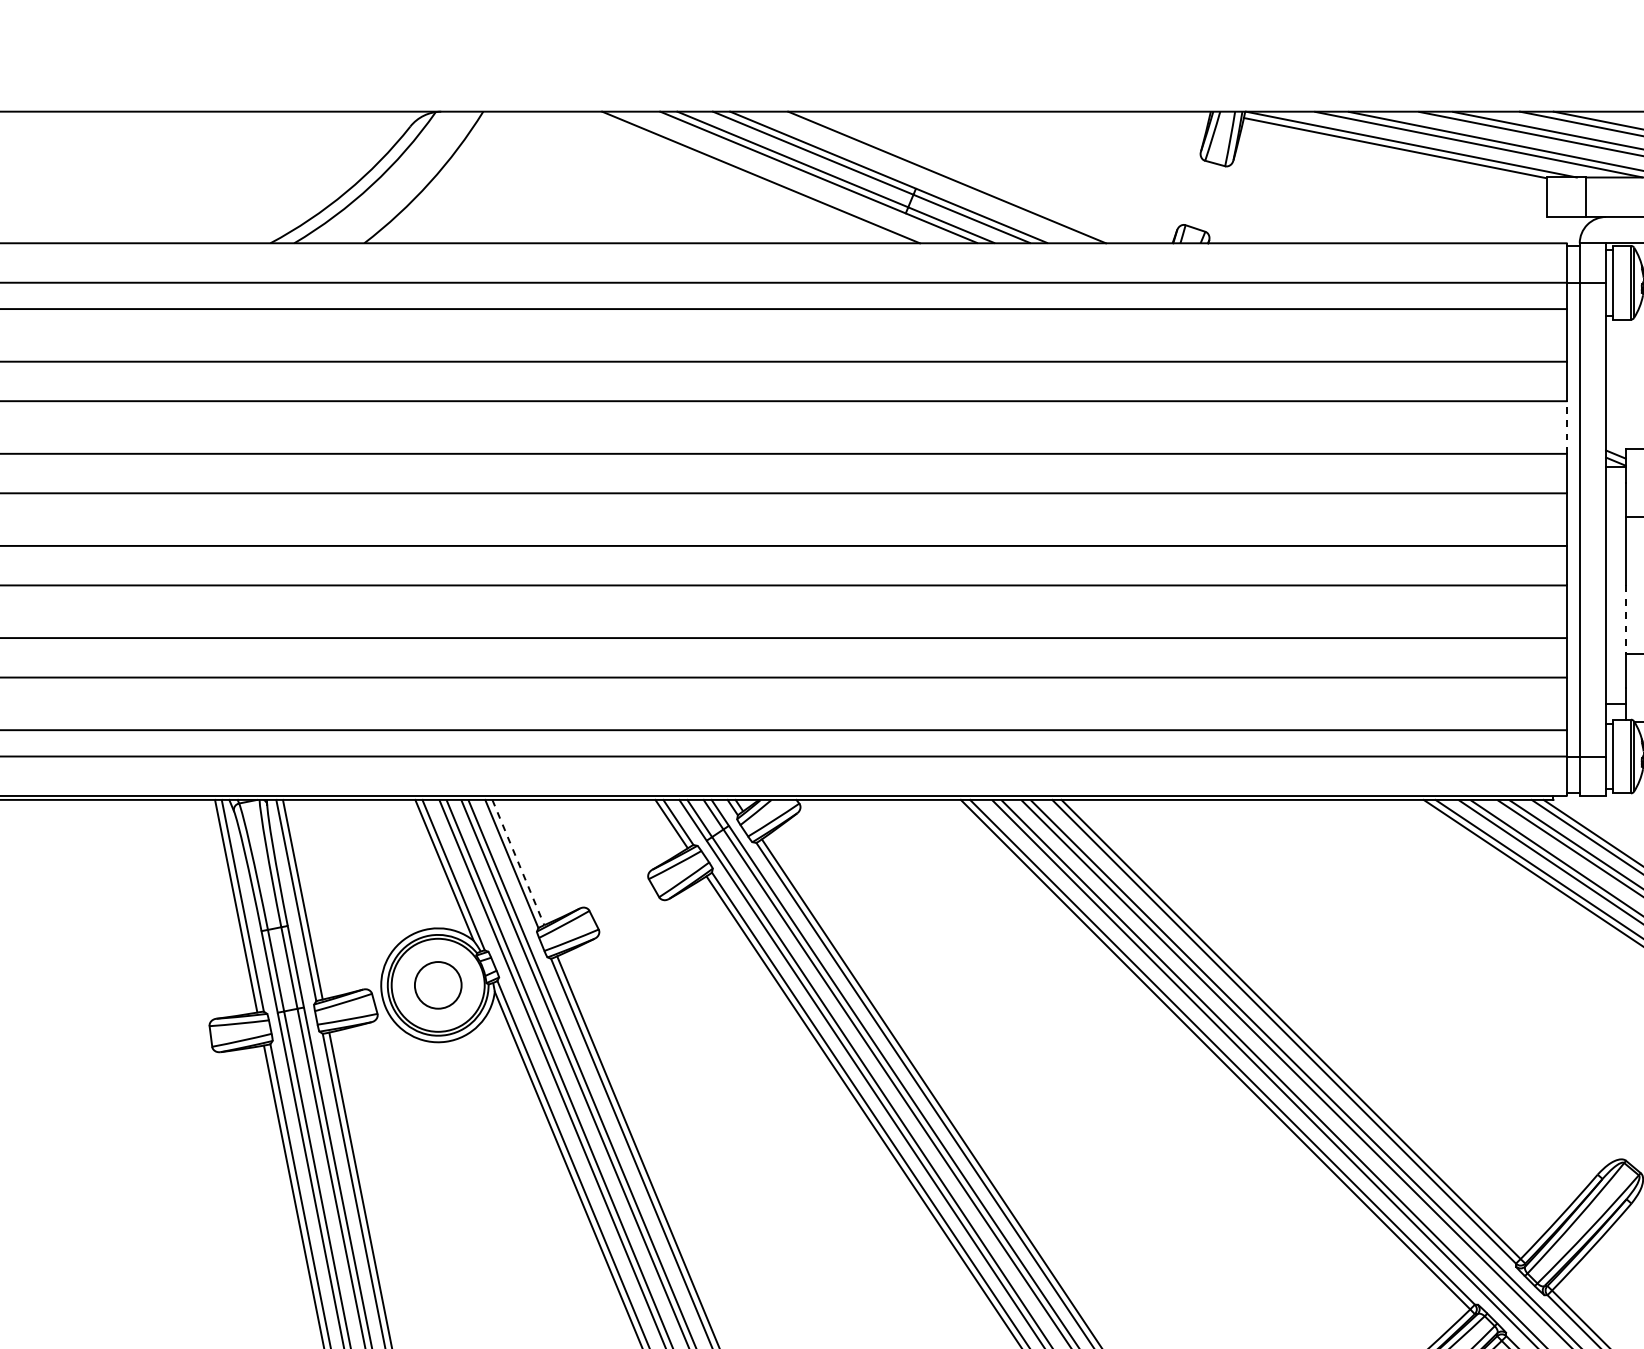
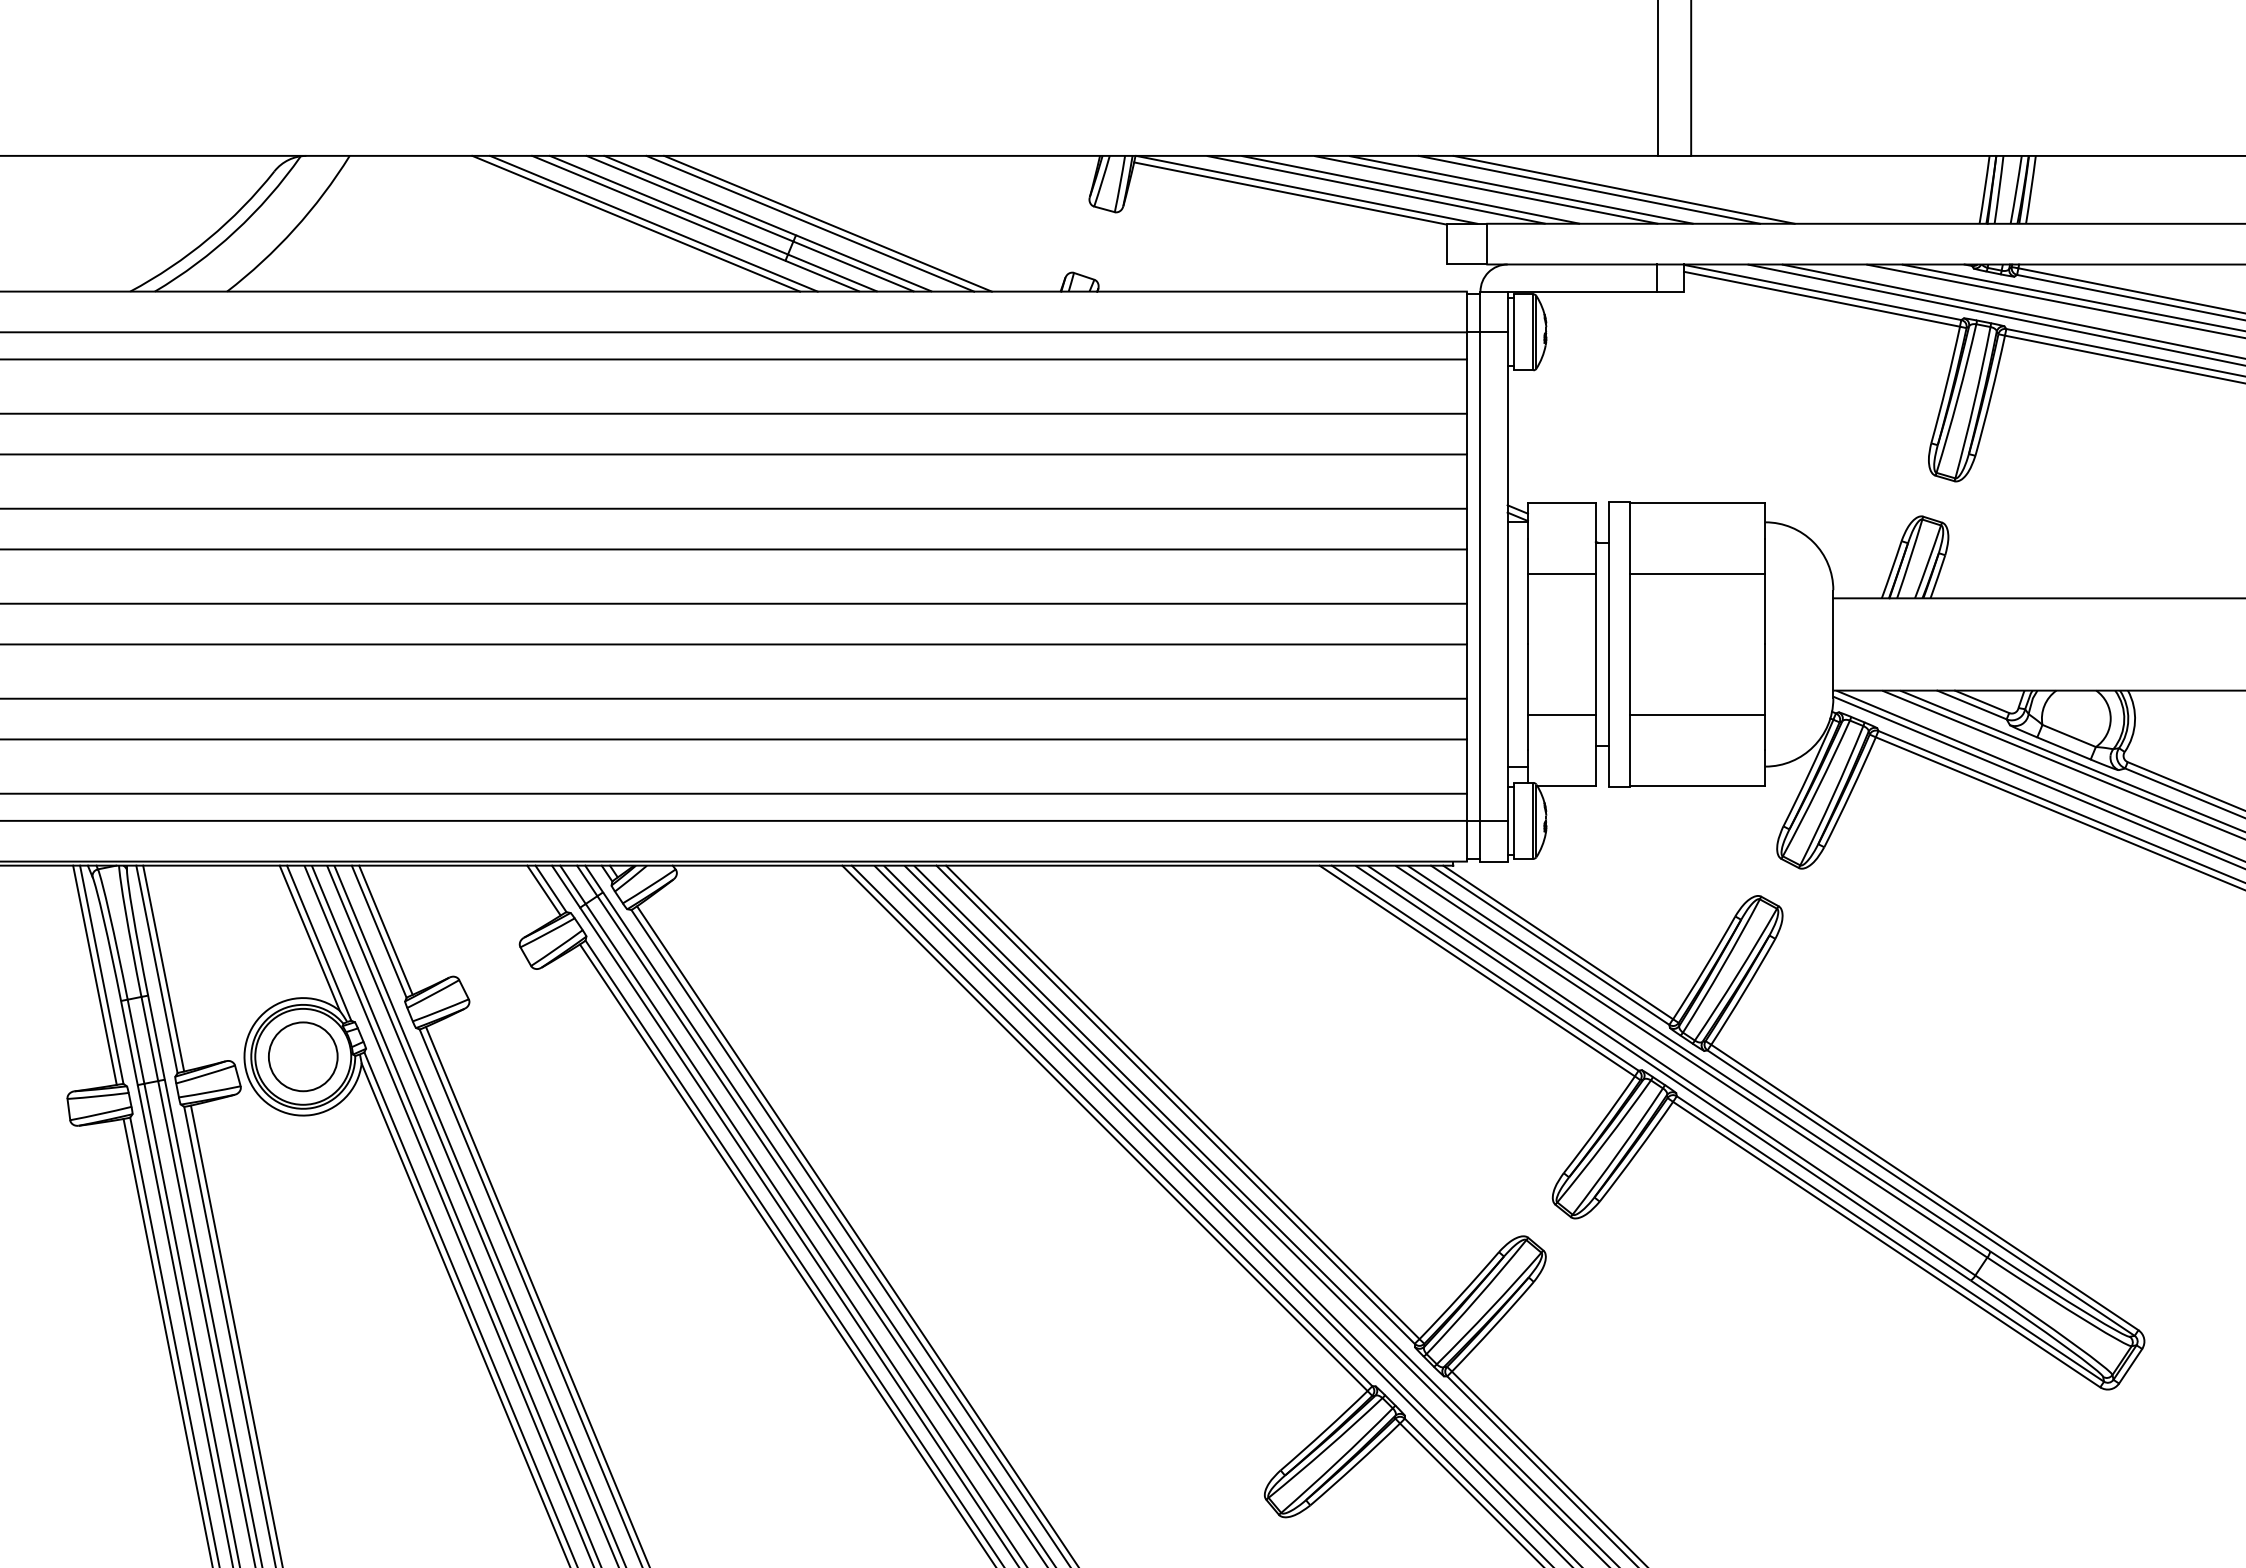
line: (777, 177) -> (653, 223), added
line: (930, 177) -> (810, 223), added
line: (1566, 427) -> (1466, 481), dashed -> solid
line: (1625, 620) -> (1527, 680), dashed -> solid
line: (517, 862) -> (385, 930), dashed -> solid
circle: (438, 984) -> (303, 1056), size x1.43

